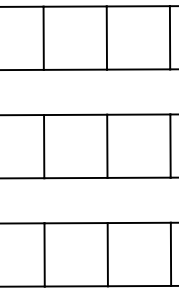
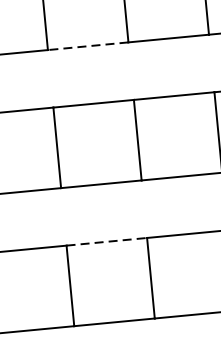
line: (75, 69) -> (88, 45), solid -> dashed
line: (76, 223) -> (107, 242), solid -> dashed

